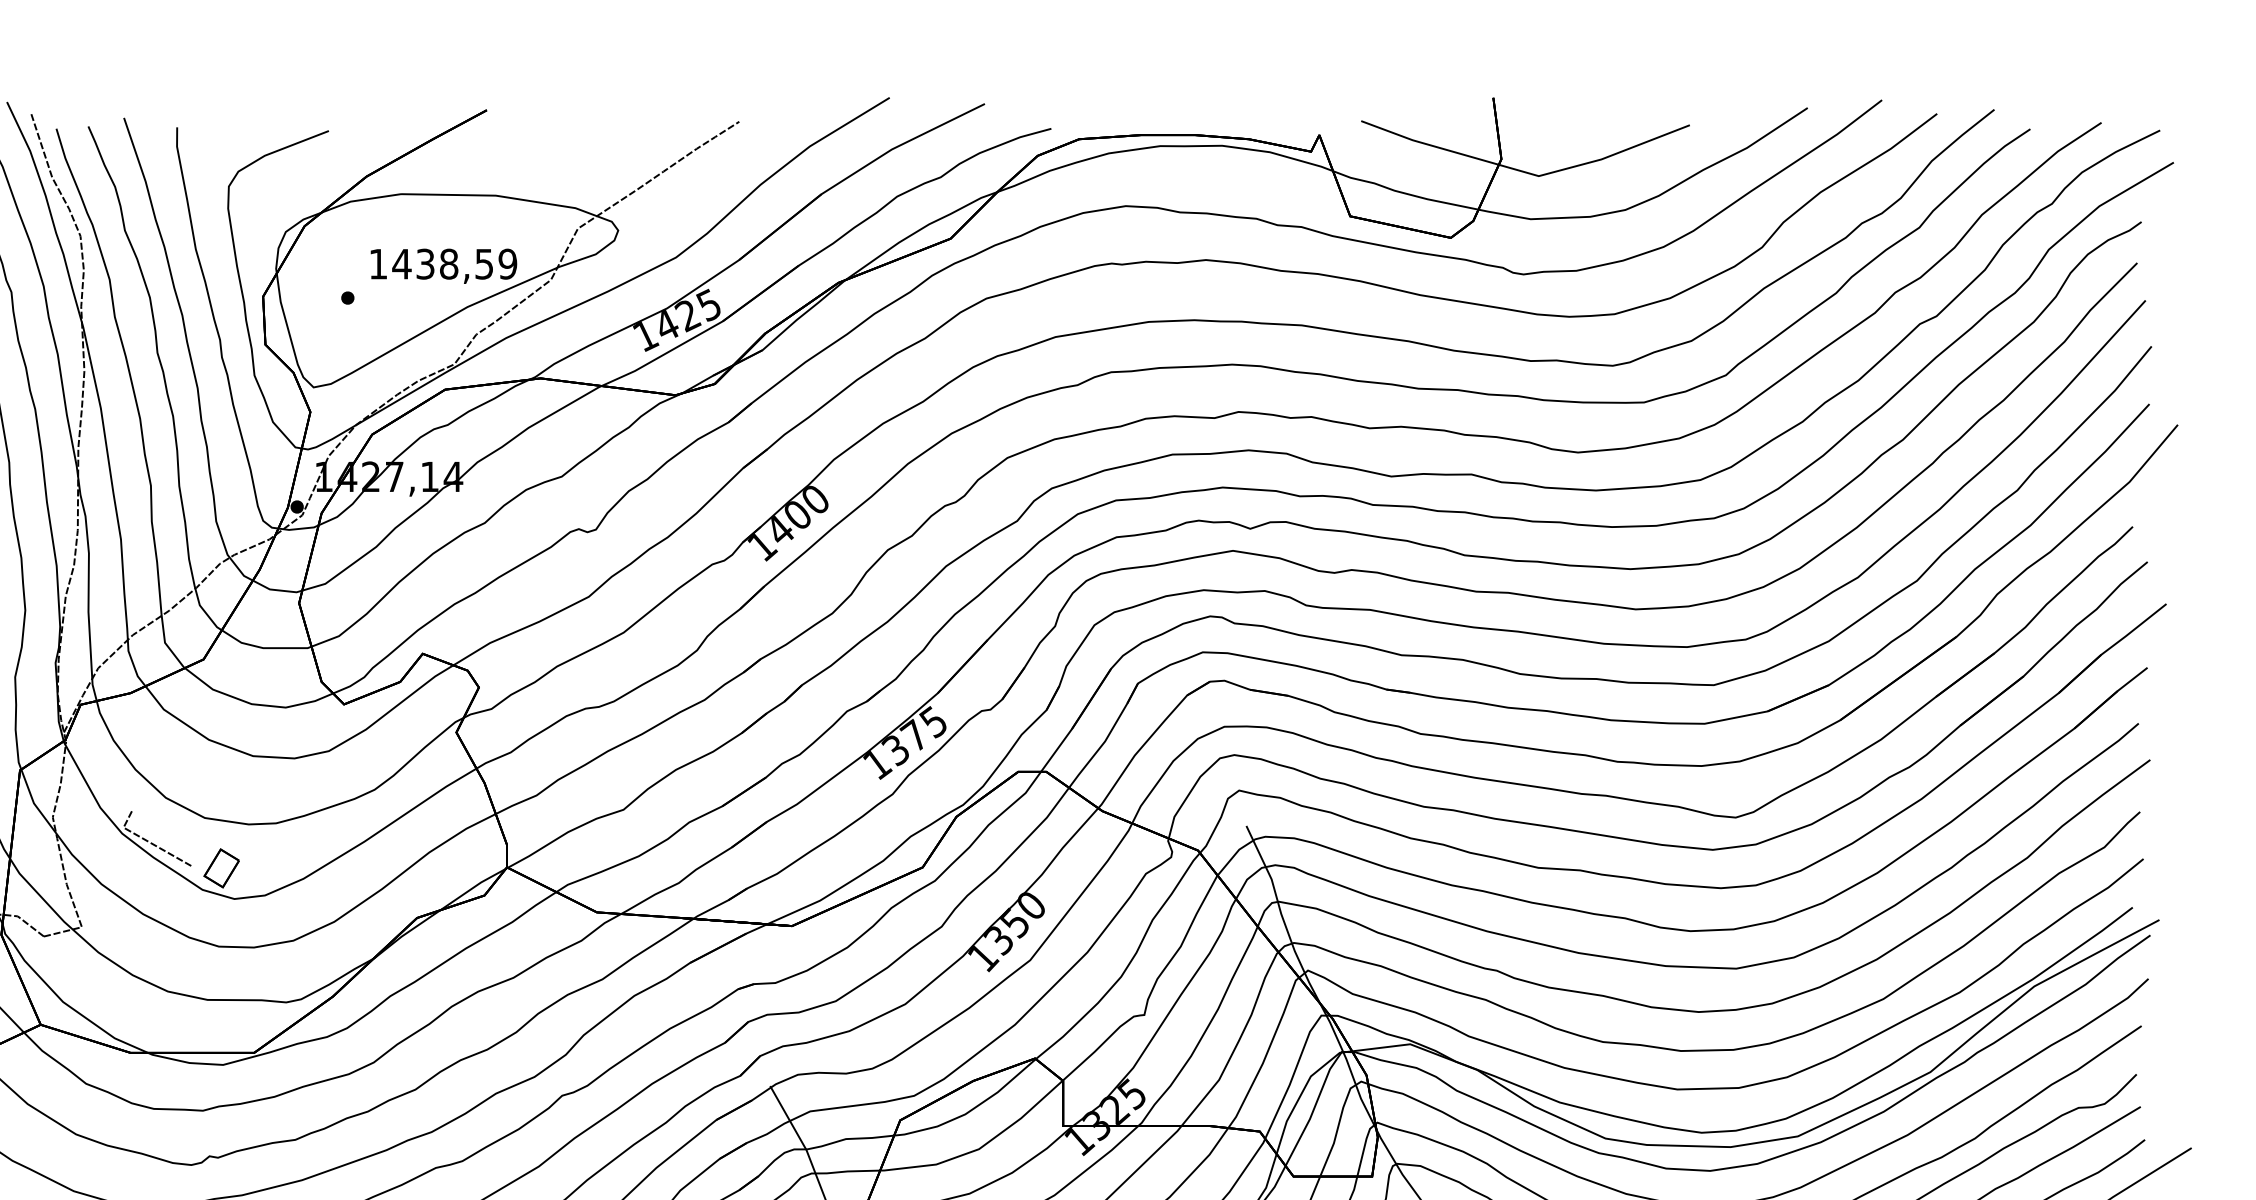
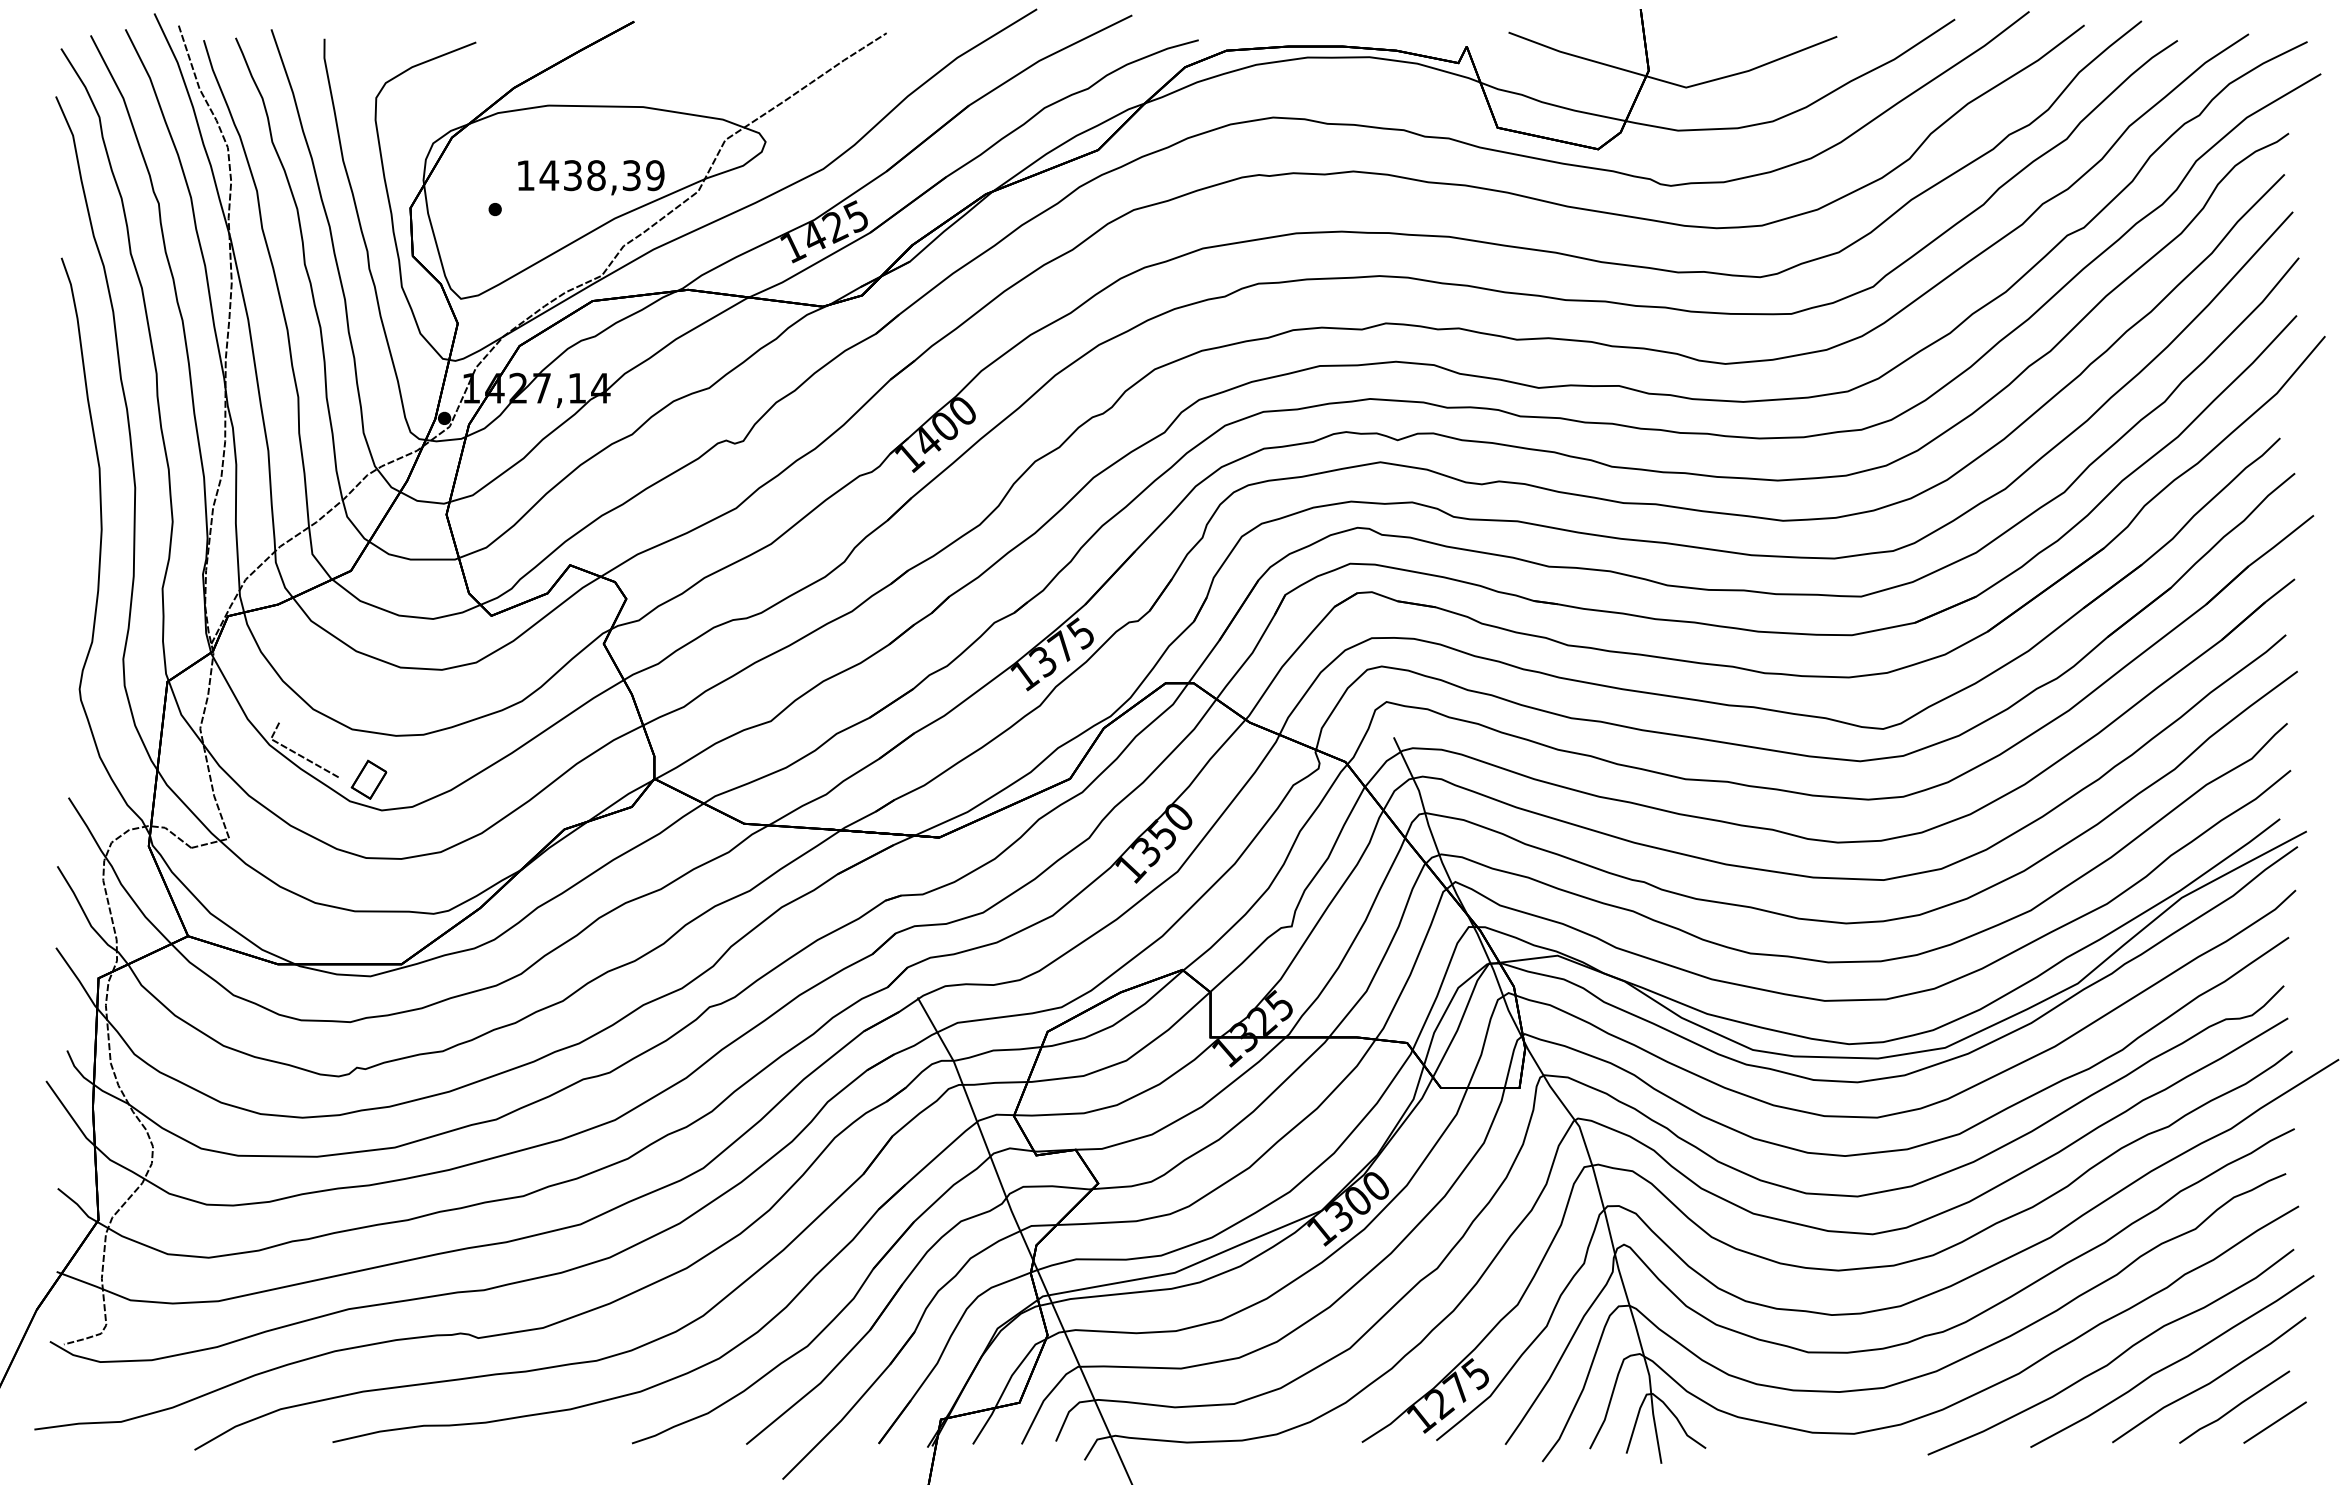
text: (484, 264) -> (631, 175), 1438,59 -> 1438,39

